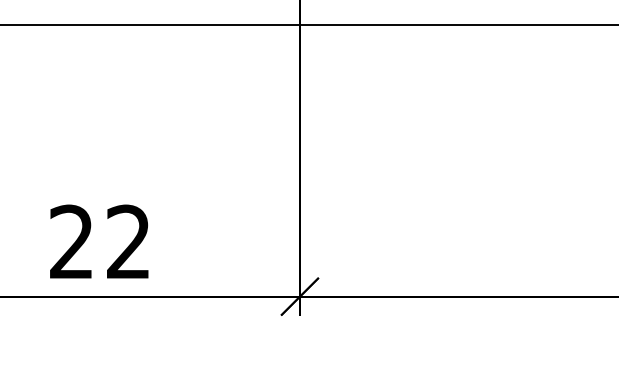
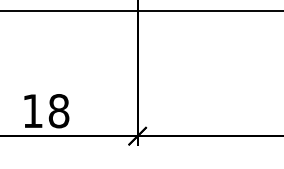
text: (101, 242) -> (46, 111), 22 -> 18

